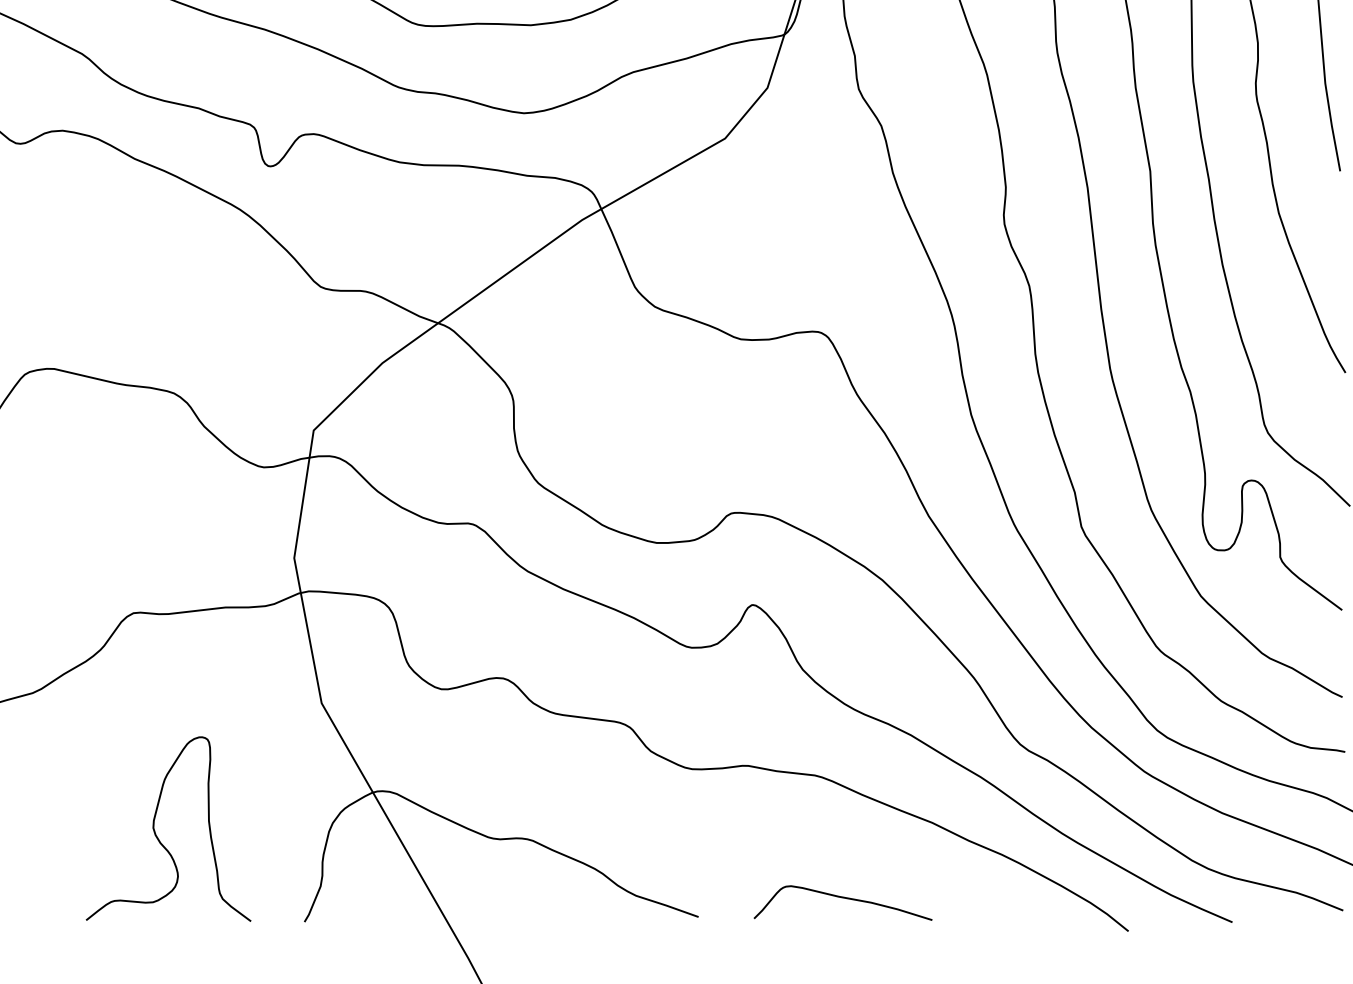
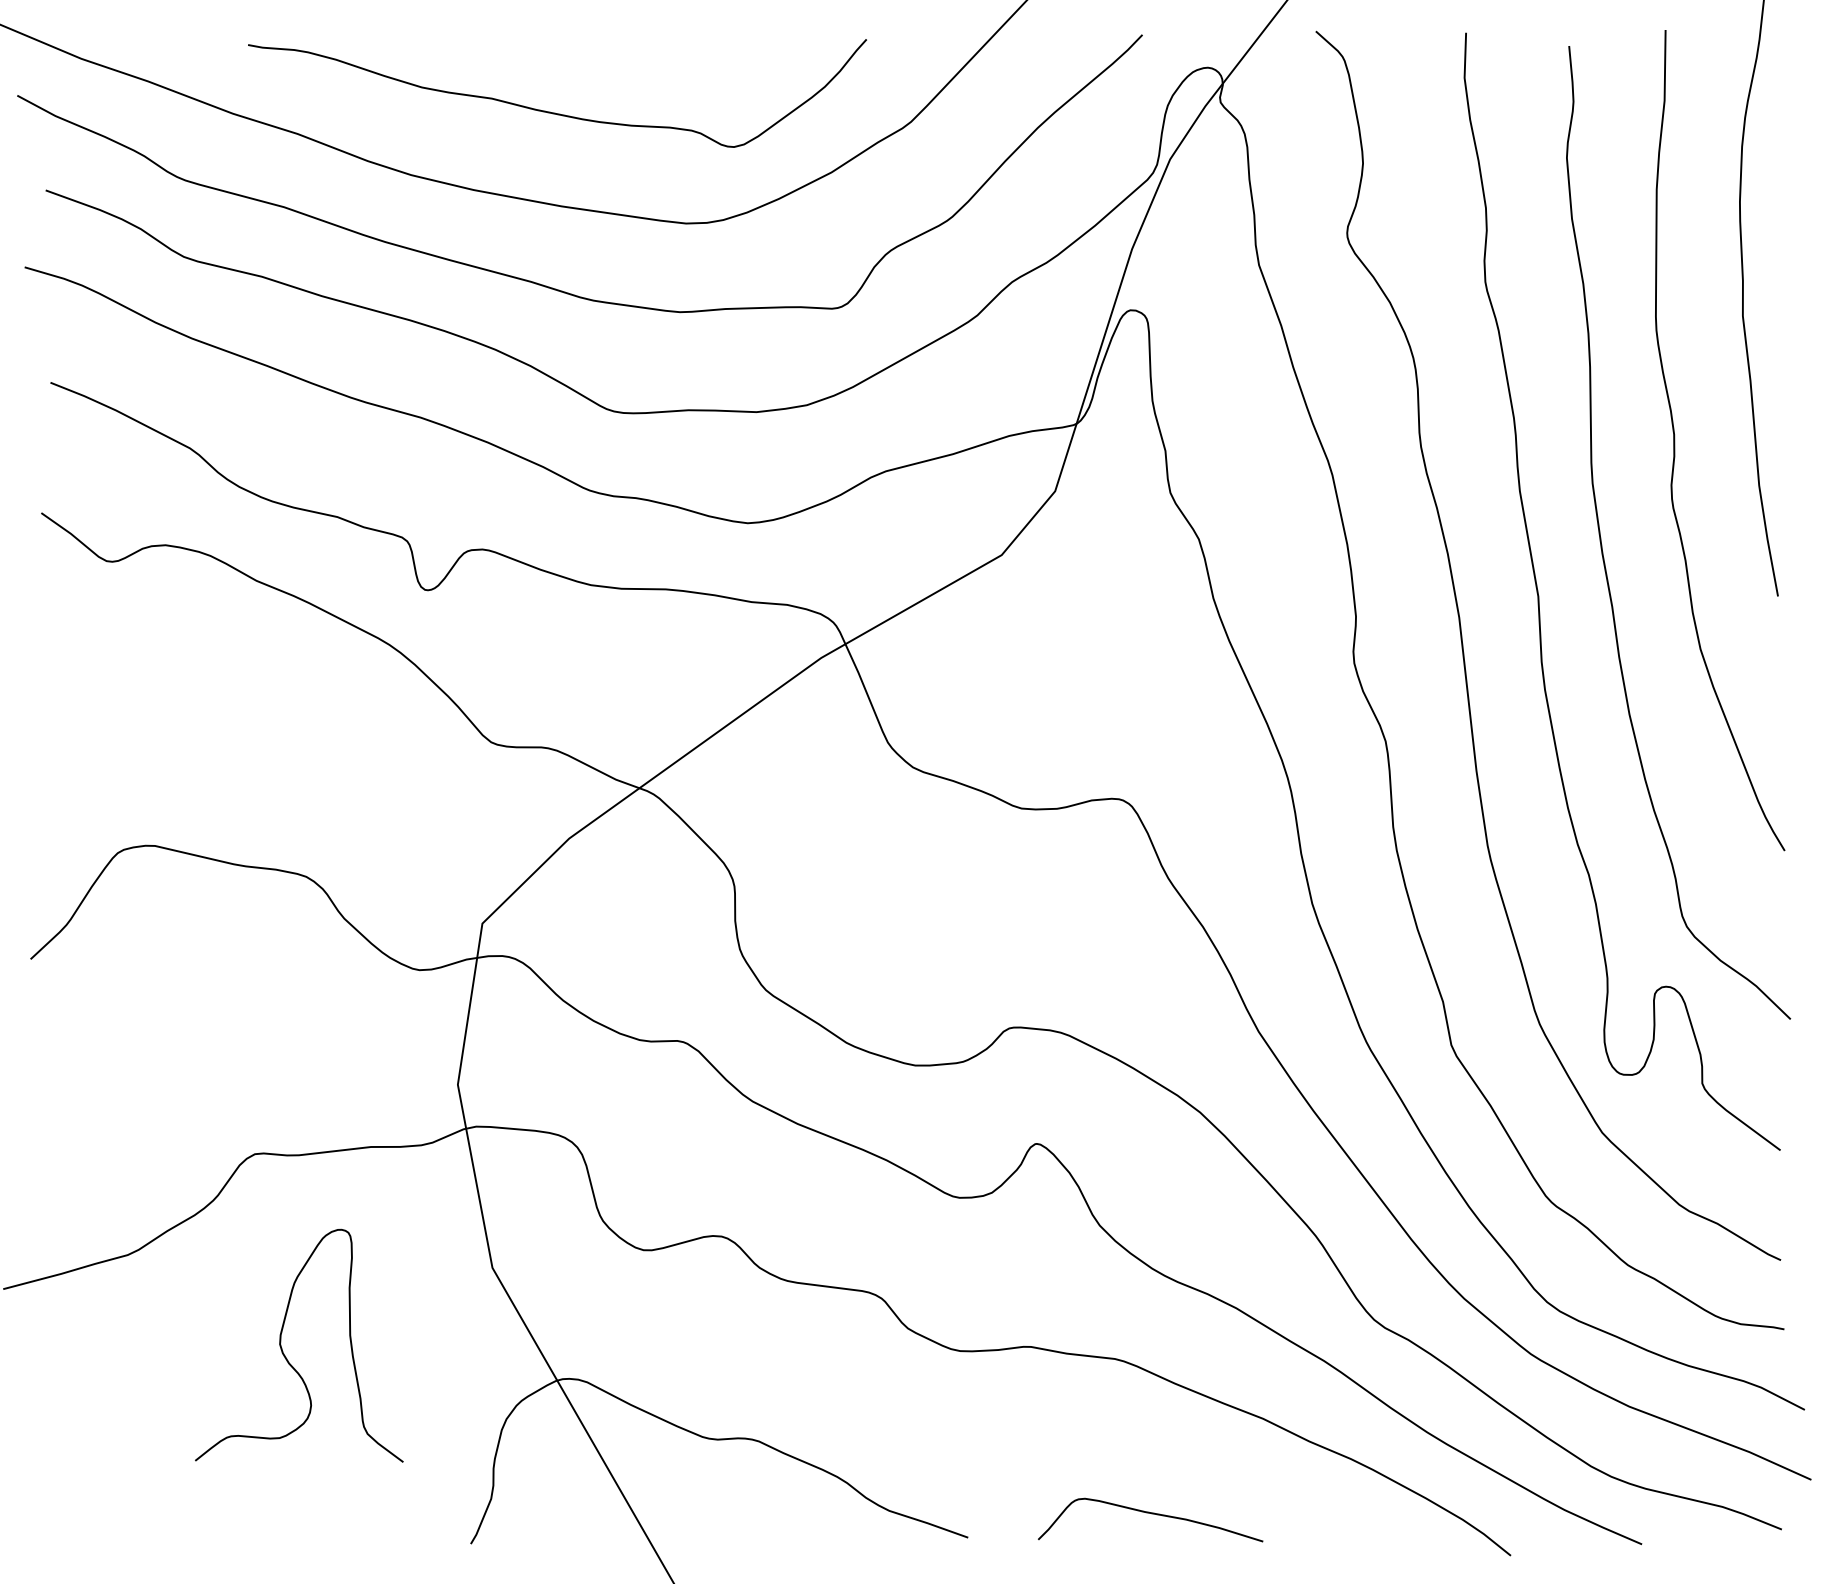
curve: (156, 835) -> (284, 1353), moved

